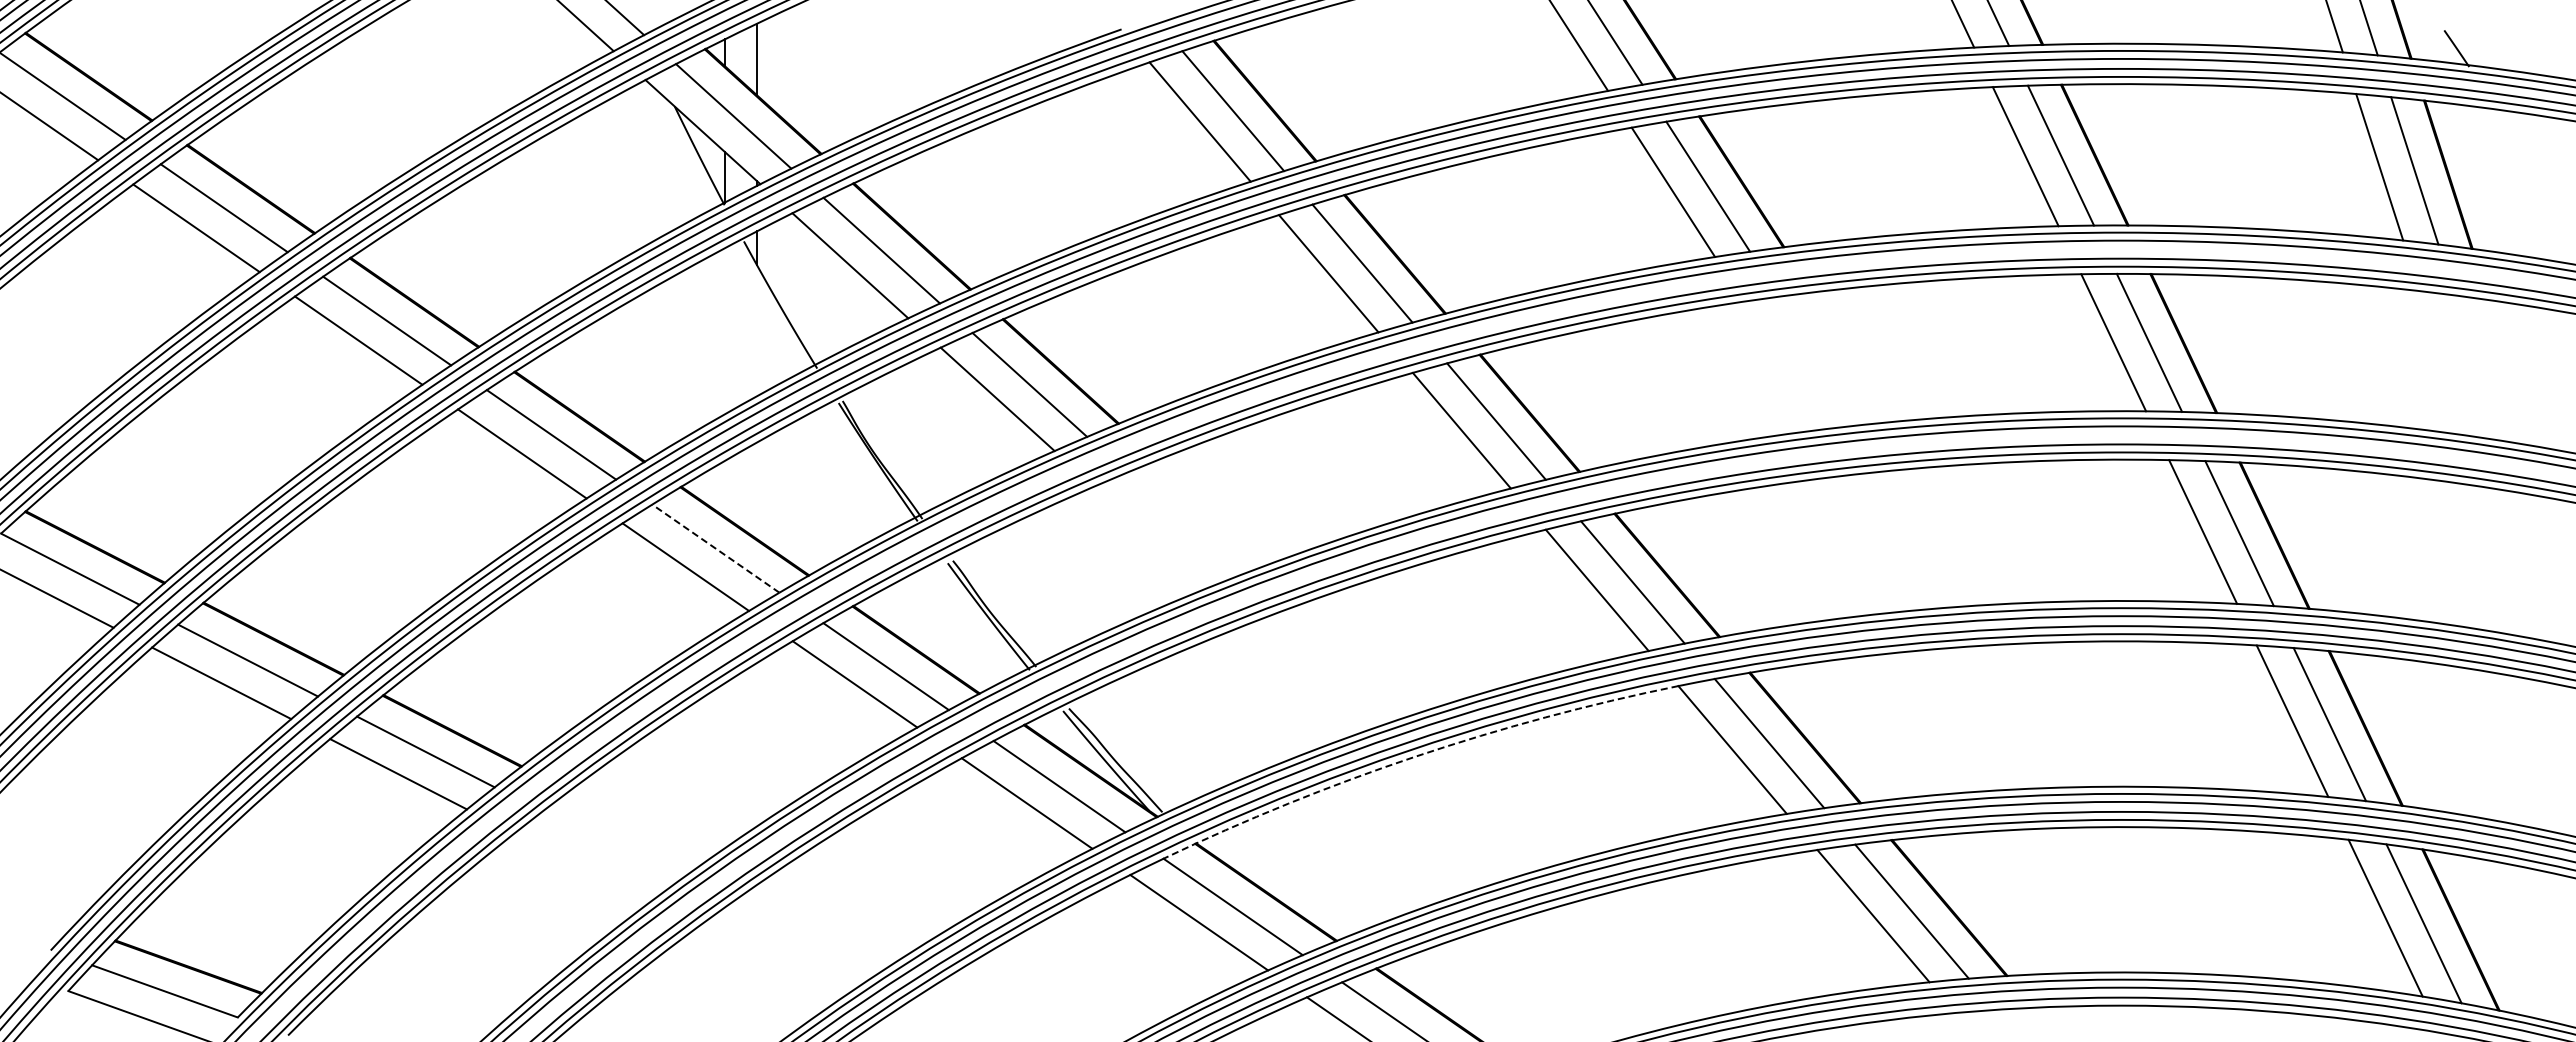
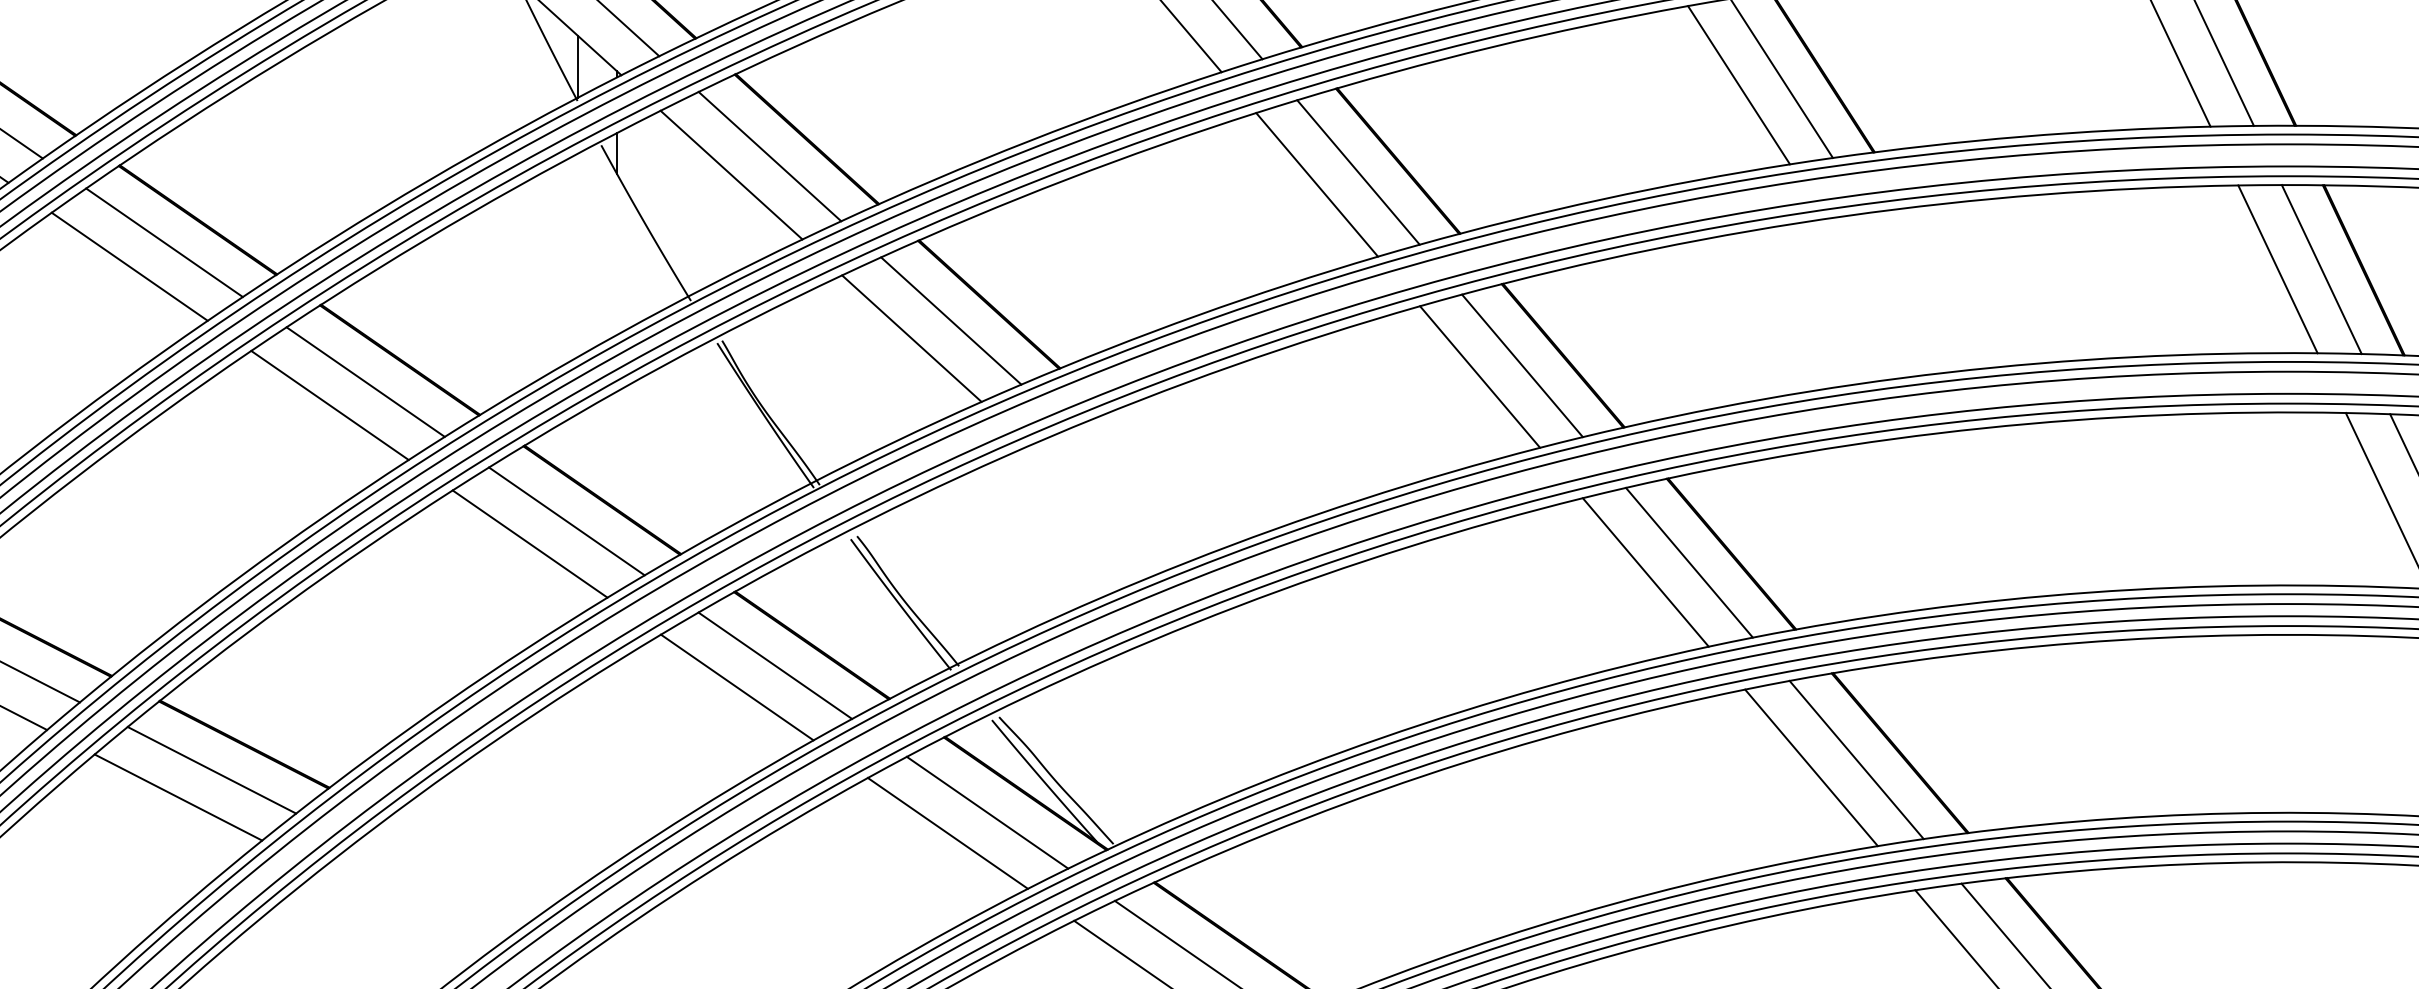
line: (715, 548) -> (566, 521), dashed -> solid
arc: (1415, 756) -> (1423, 775), dashed -> solid

